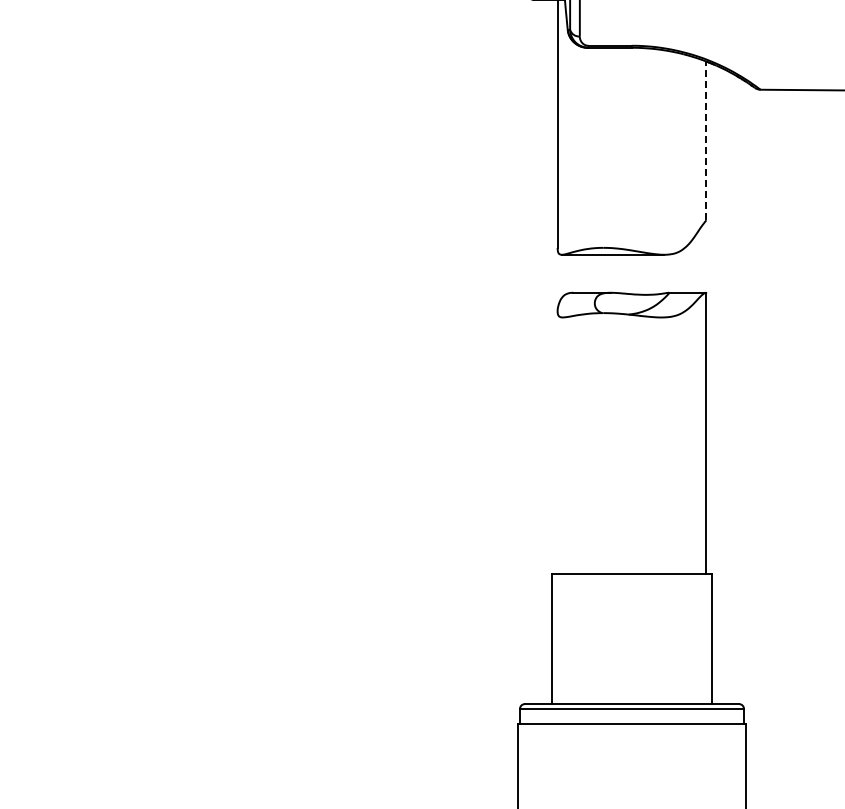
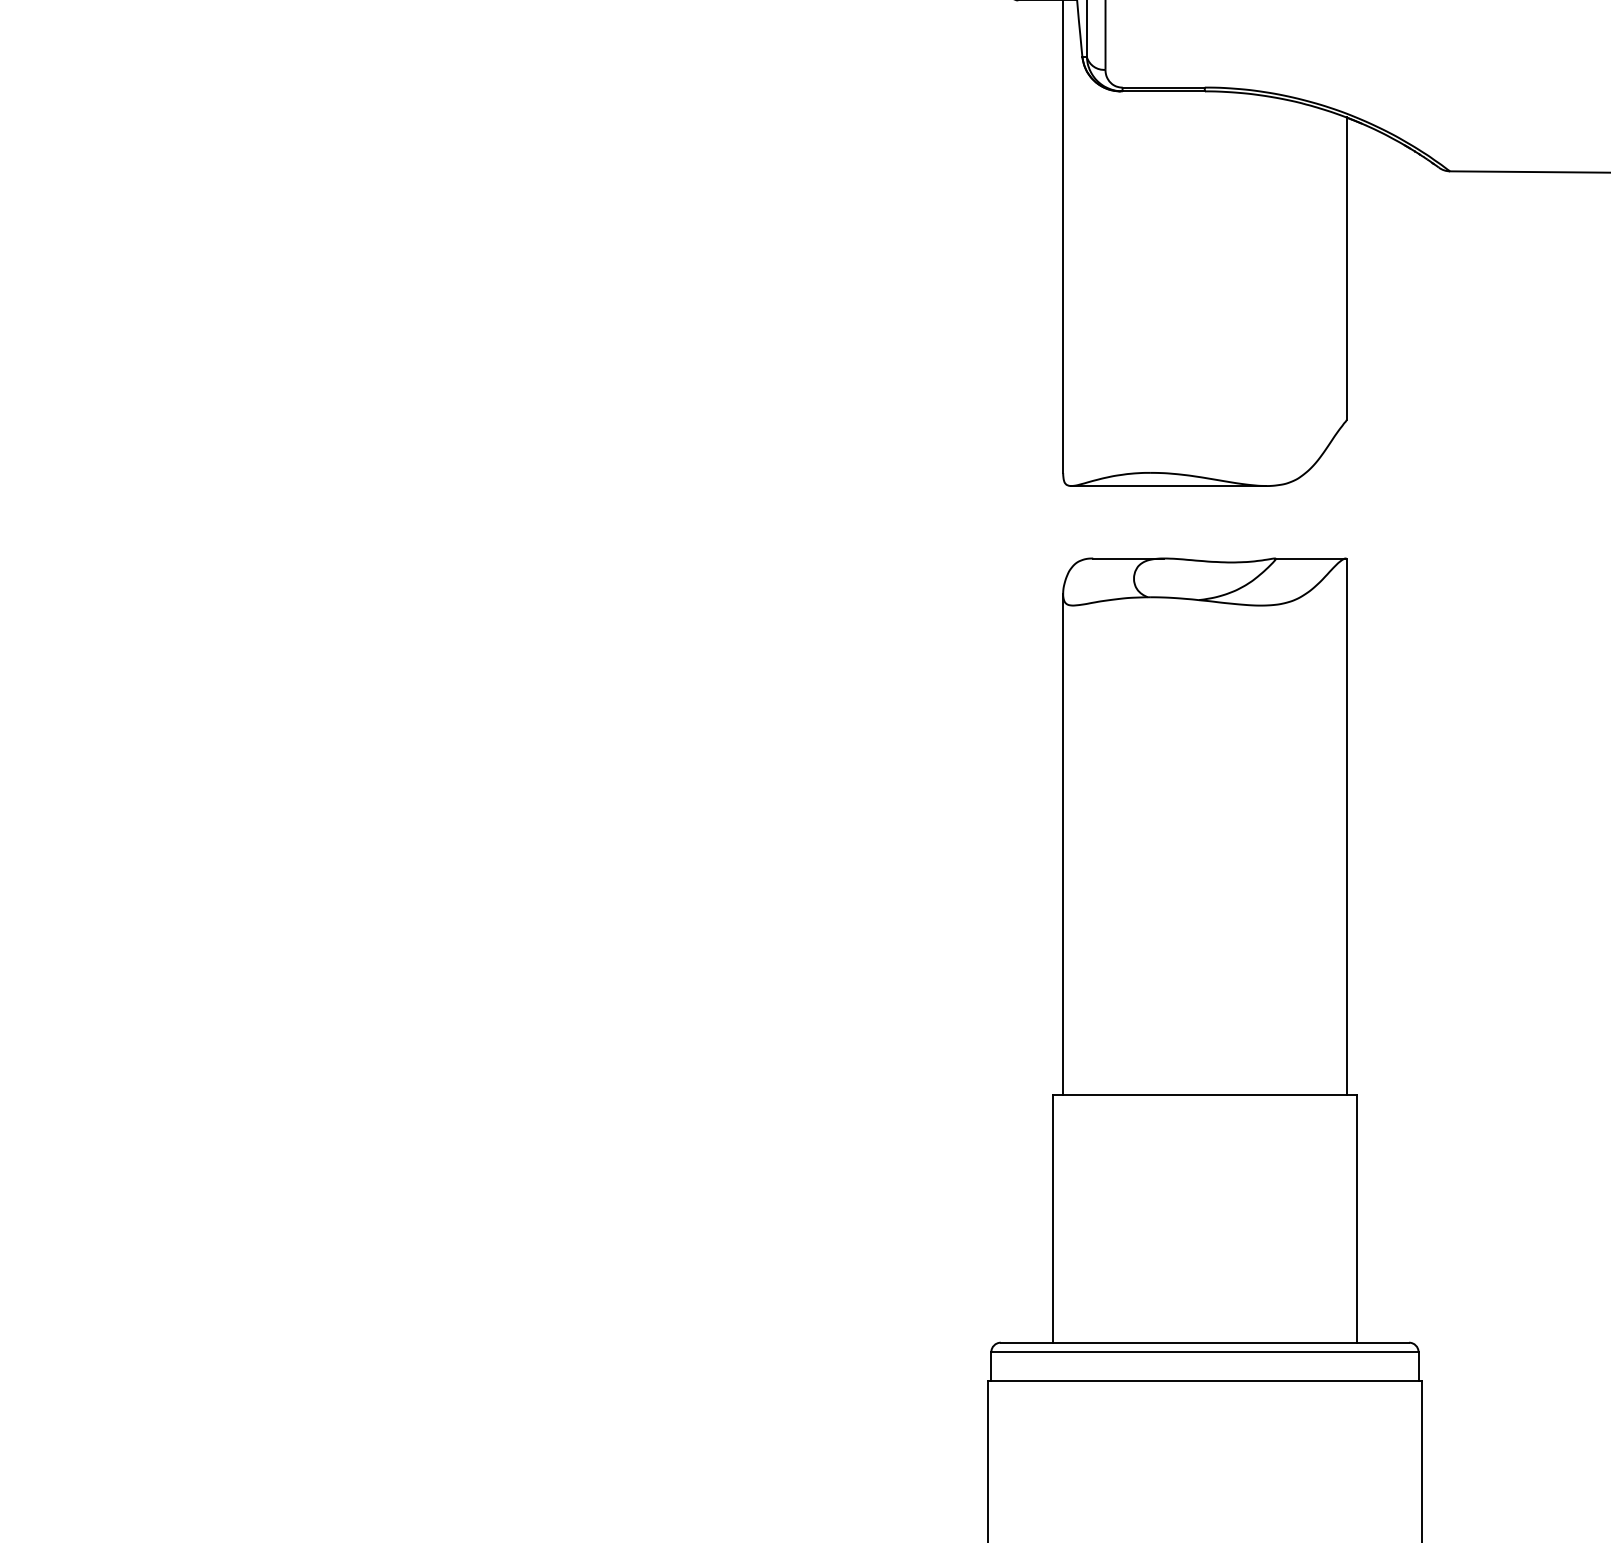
line: (706, 140) -> (1347, 268), dashed -> solid
line: (557, 442) -> (1062, 843), added

